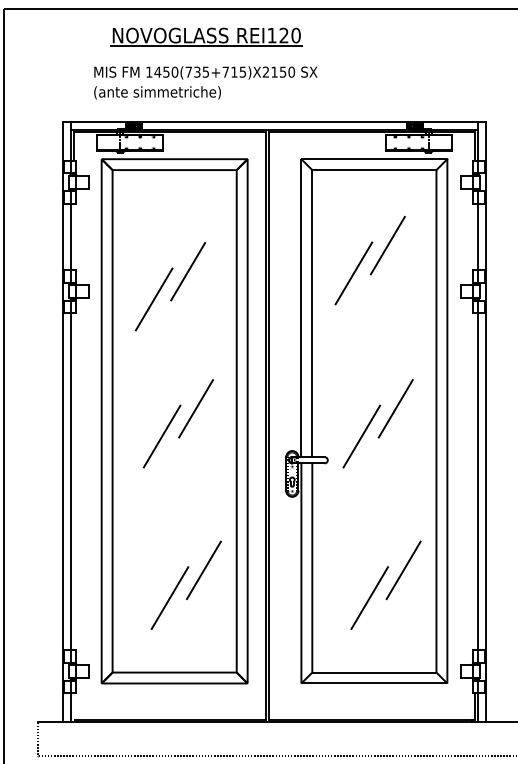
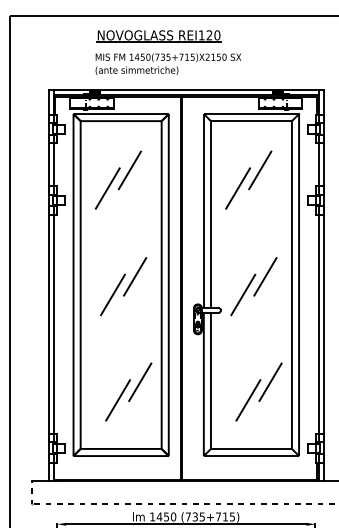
part: (205, 37) -> (158, 36), moved
text: (205, 81) -> (168, 63), moved
part: (170, 285) -> (118, 179), moved

